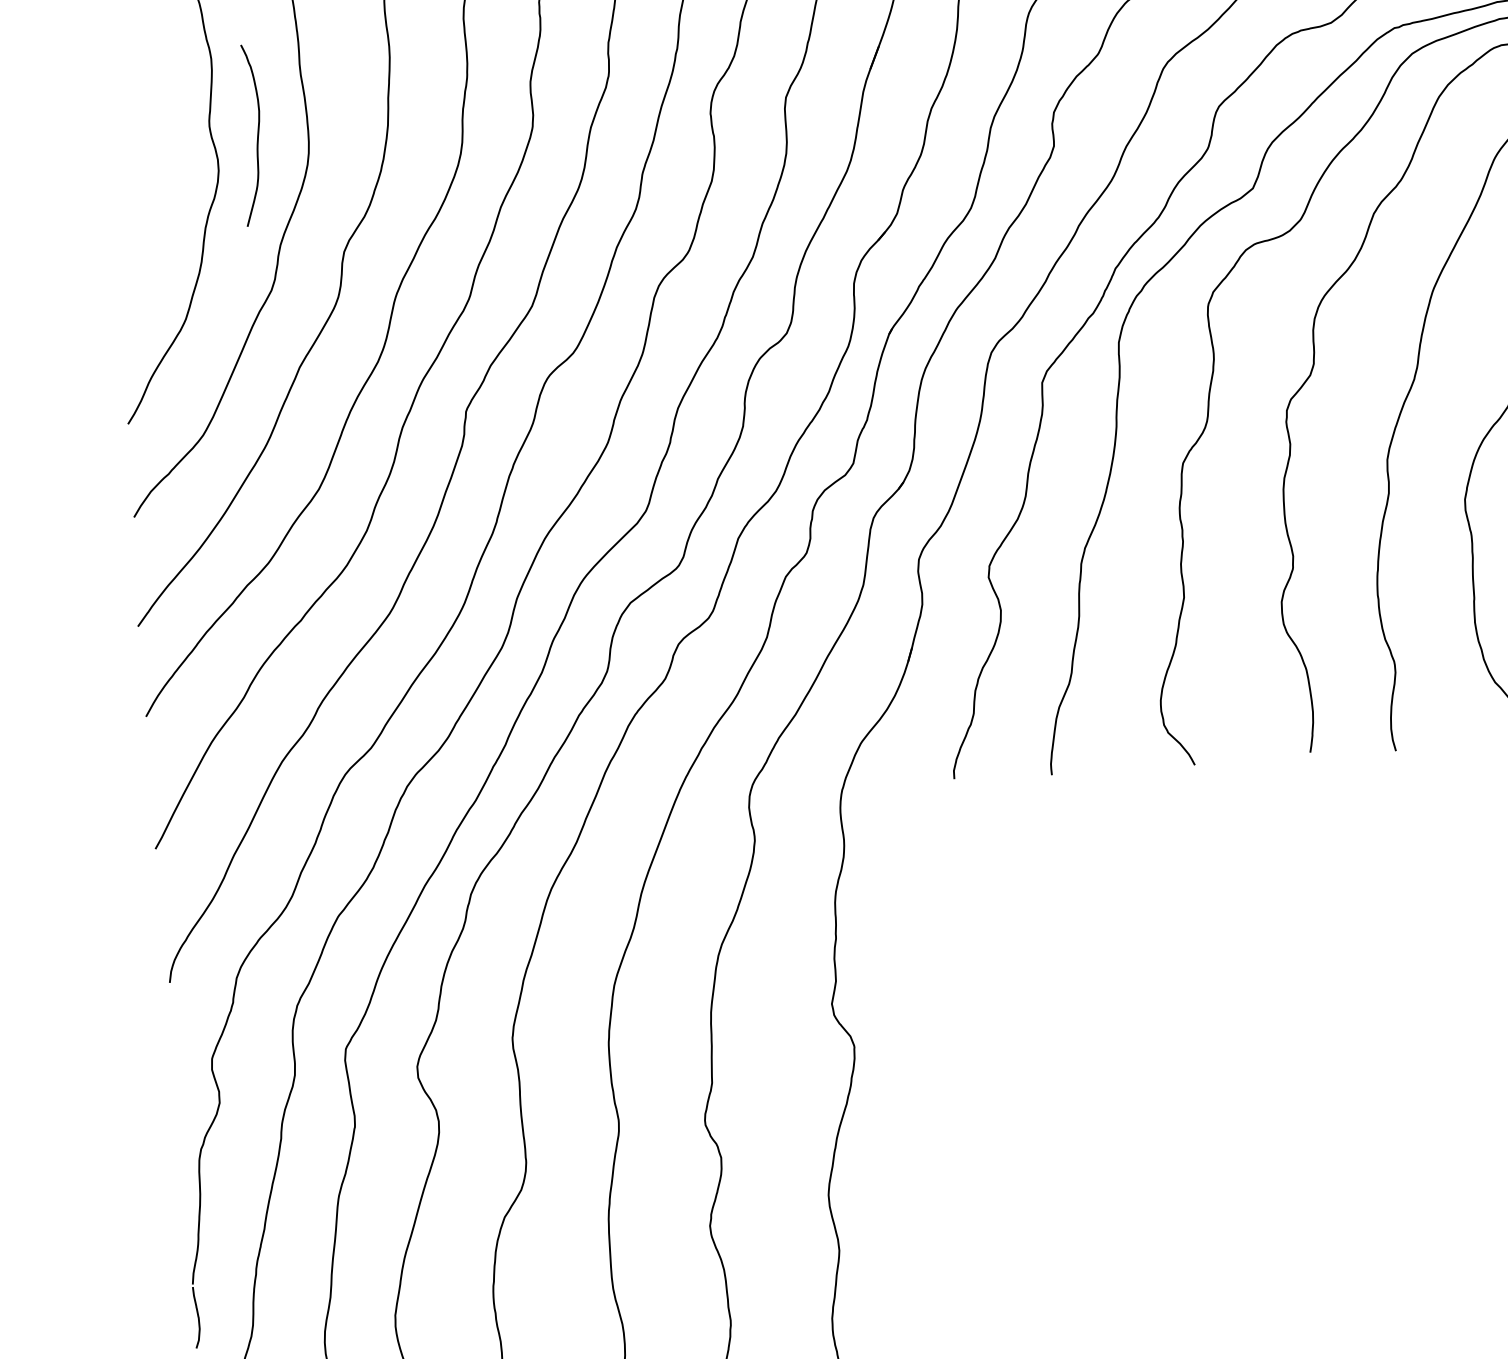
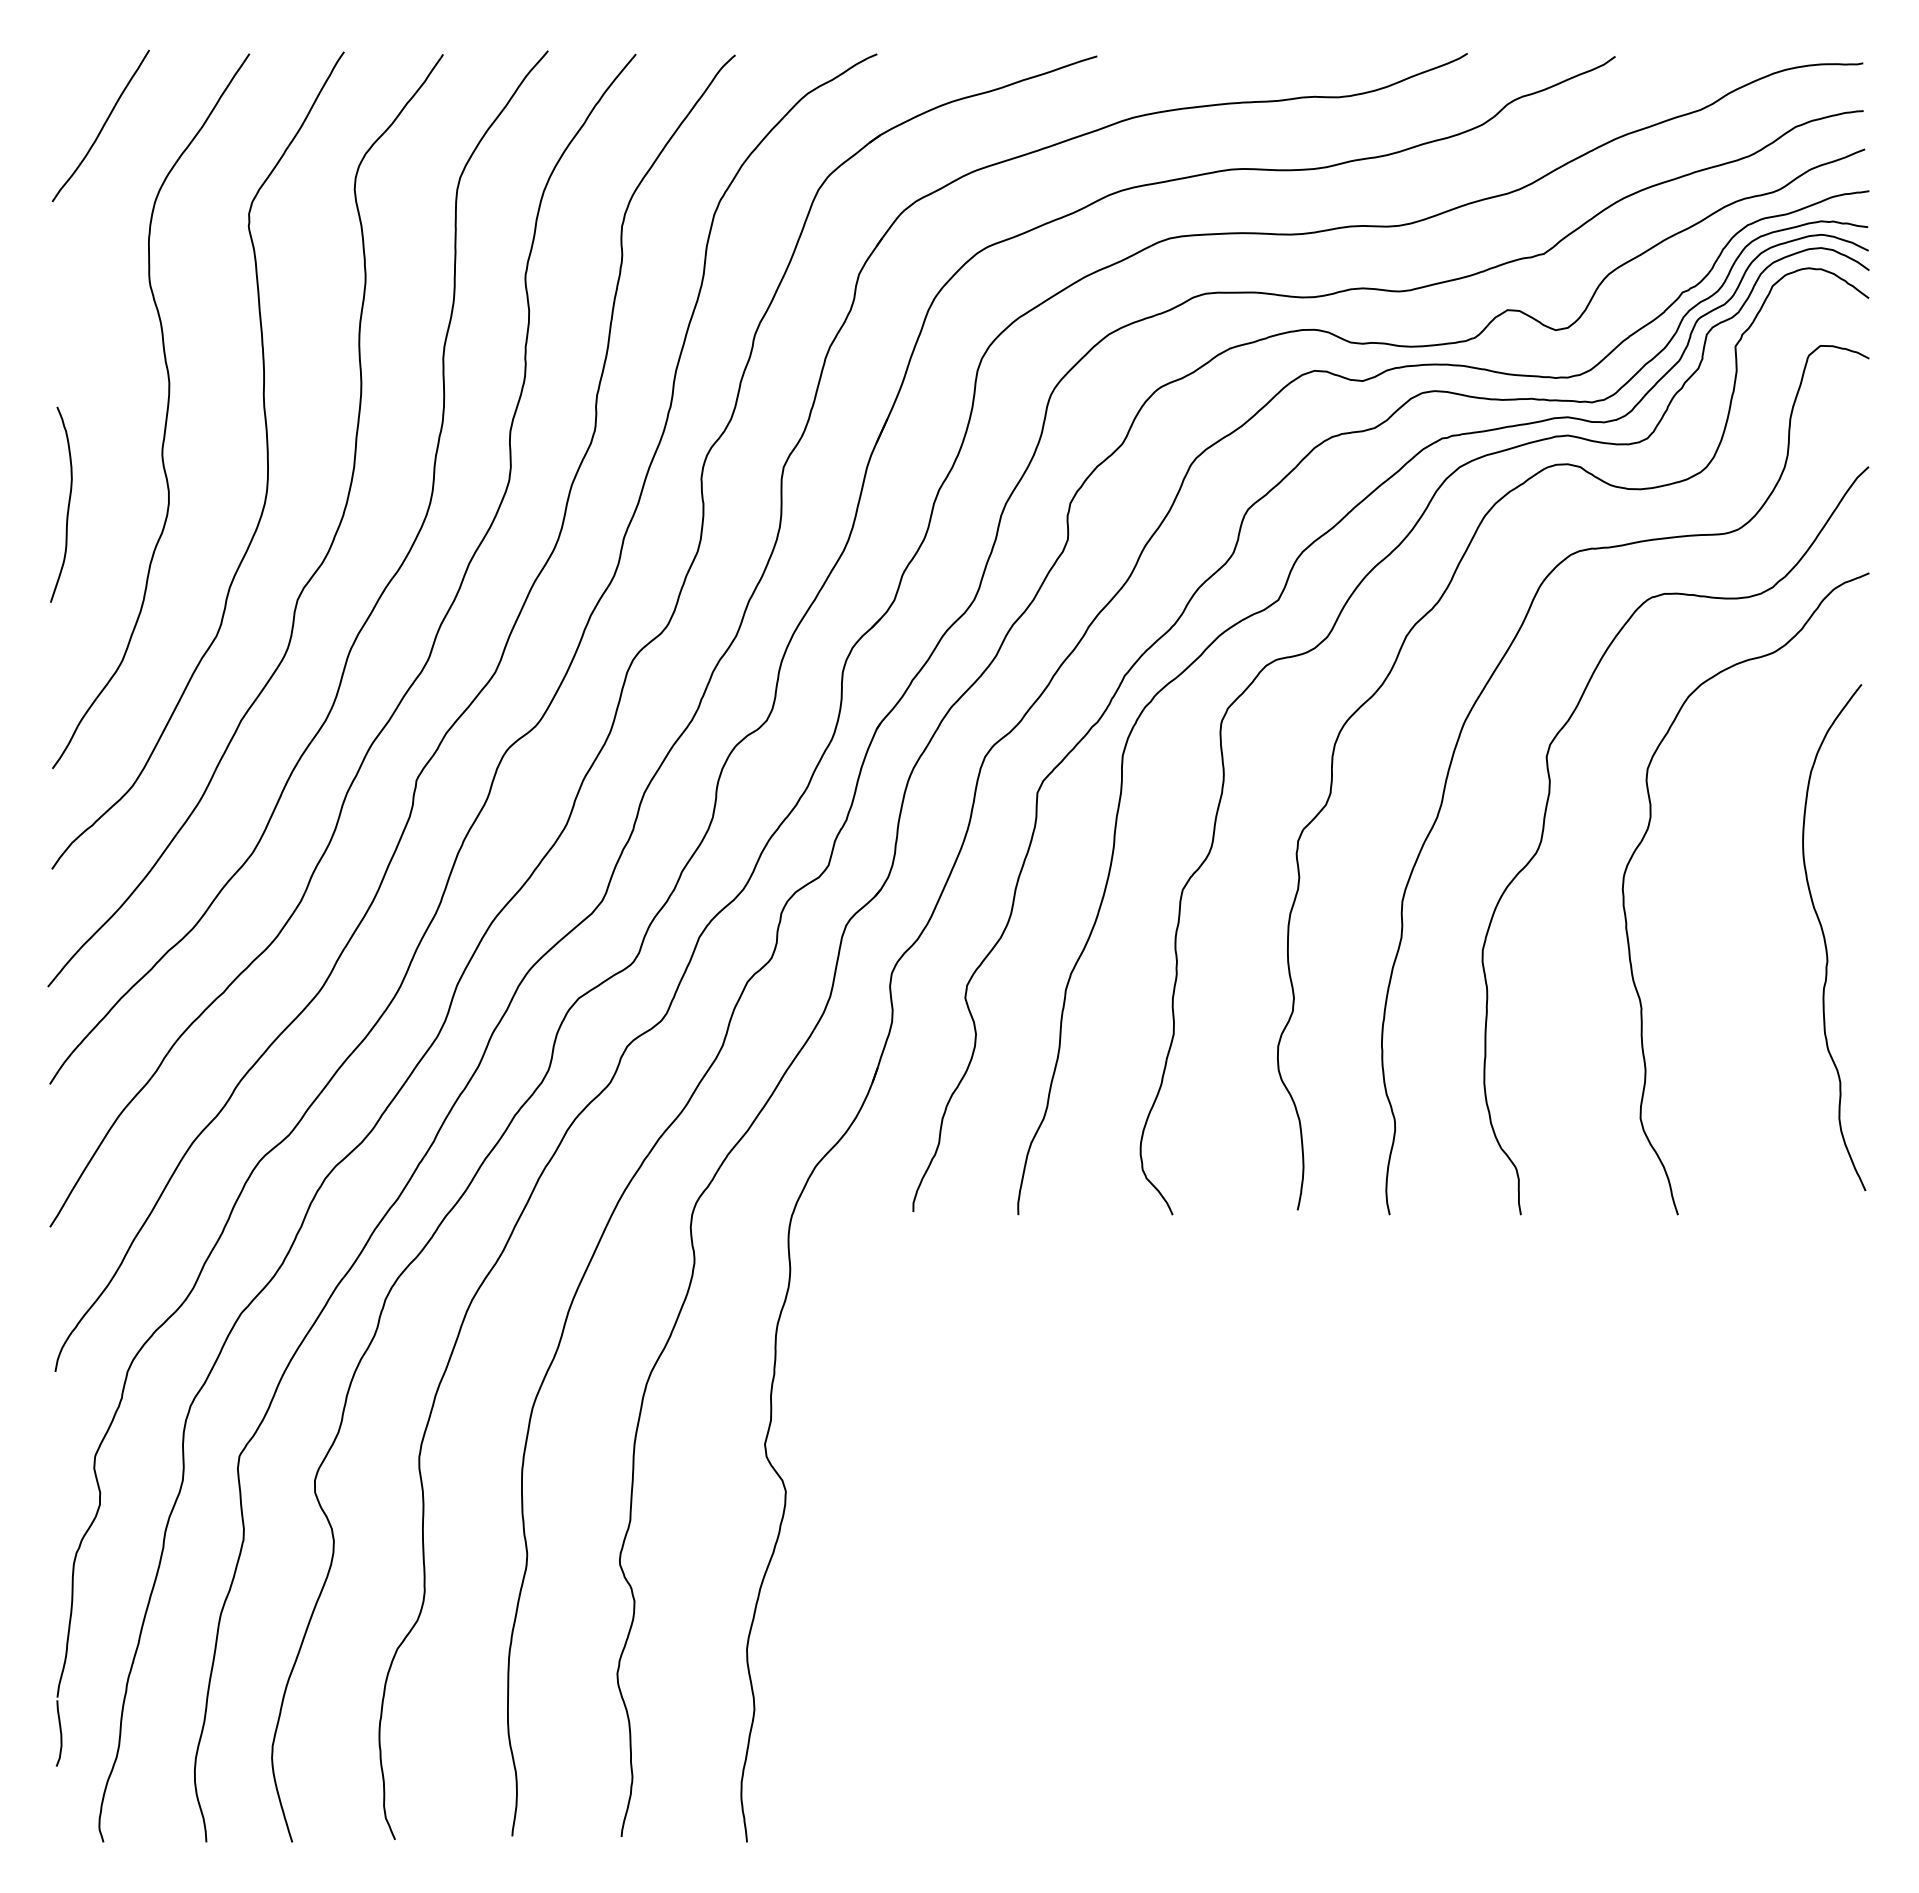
curve: (256, 136) -> (67, 506), moved

